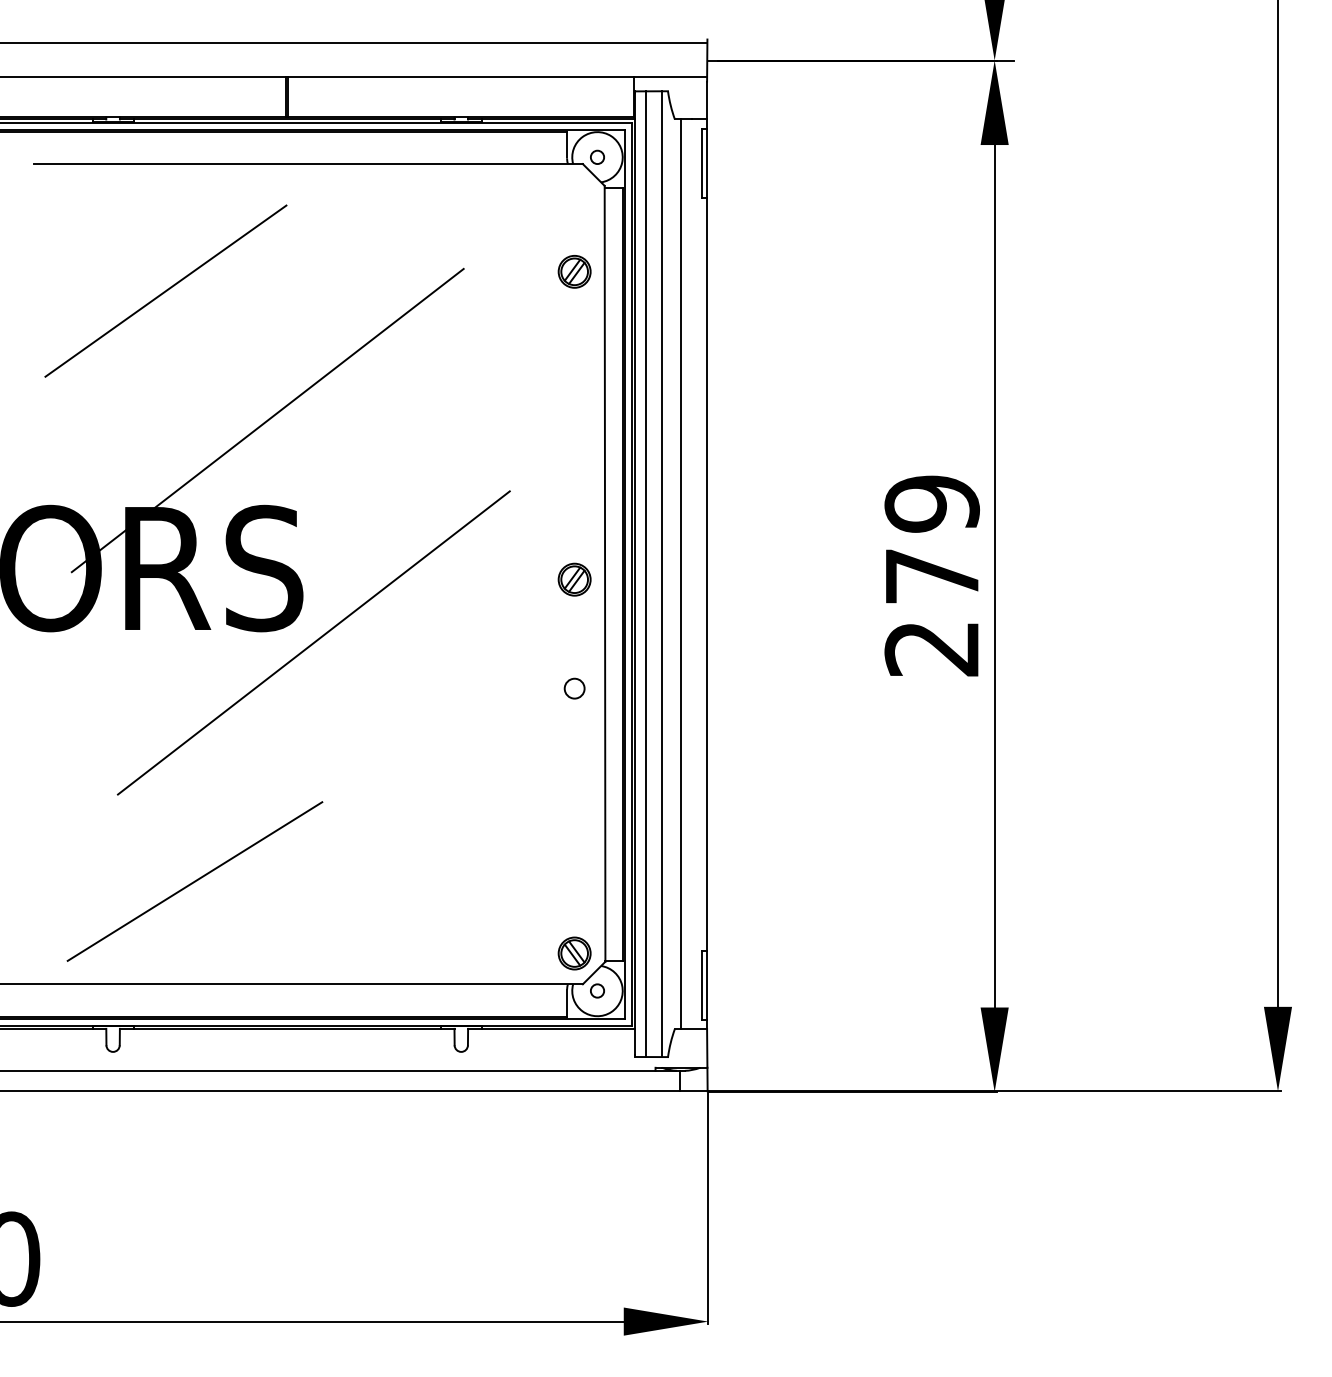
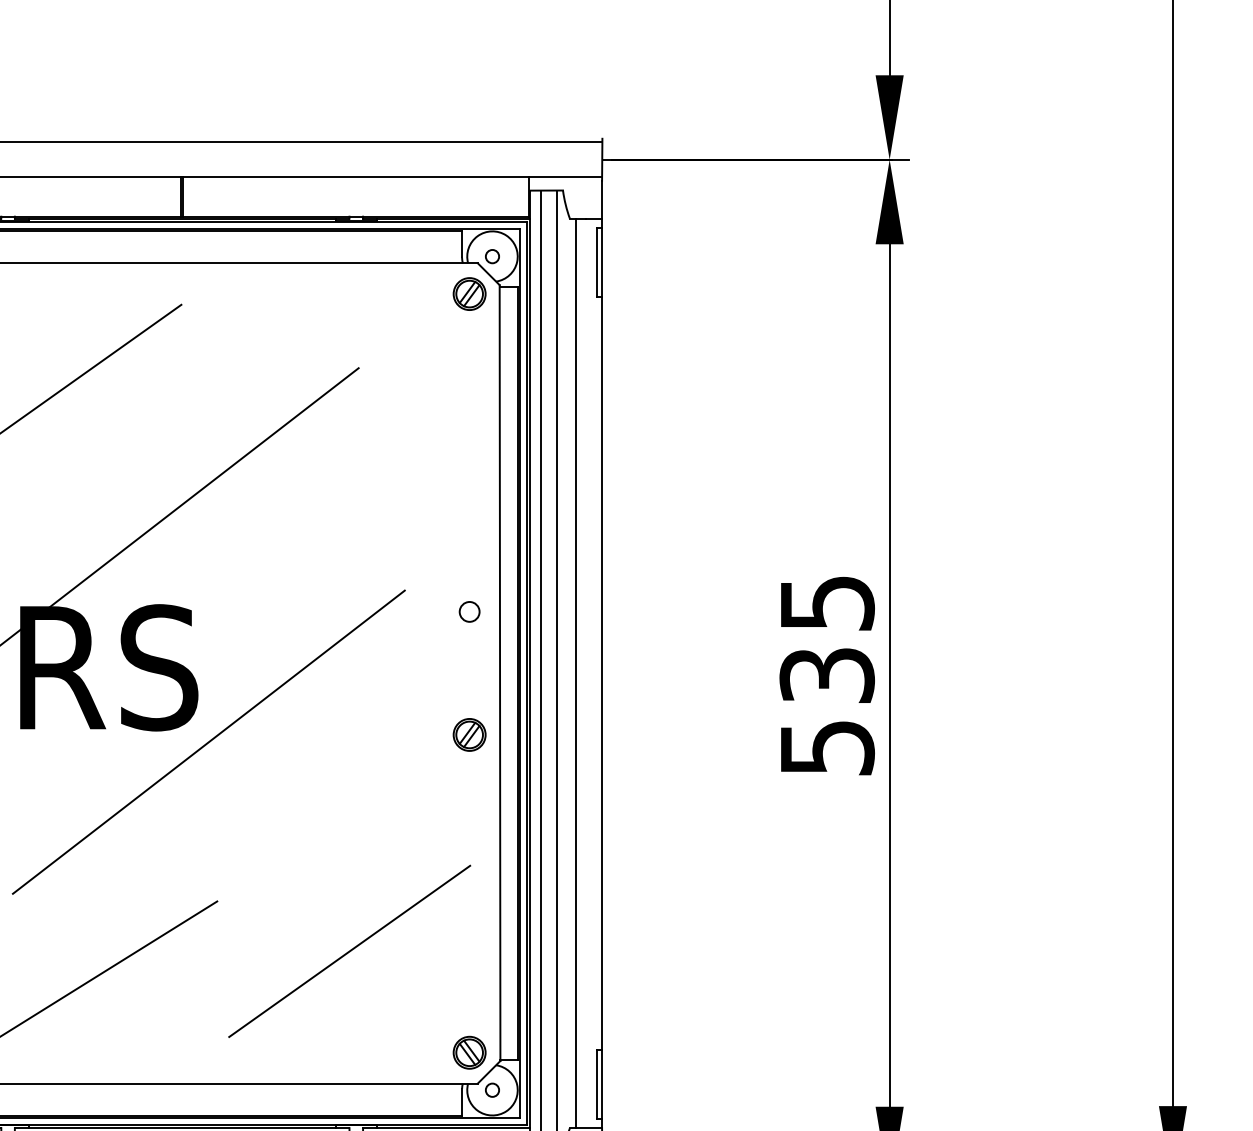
part: (574, 271) -> (469, 293), moved
text: (932, 575) -> (827, 674), 279 -> 535
part: (574, 579) -> (469, 734), moved
circle: (574, 688) -> (469, 611), moved
line: (454, 851) -> (349, 950), added

